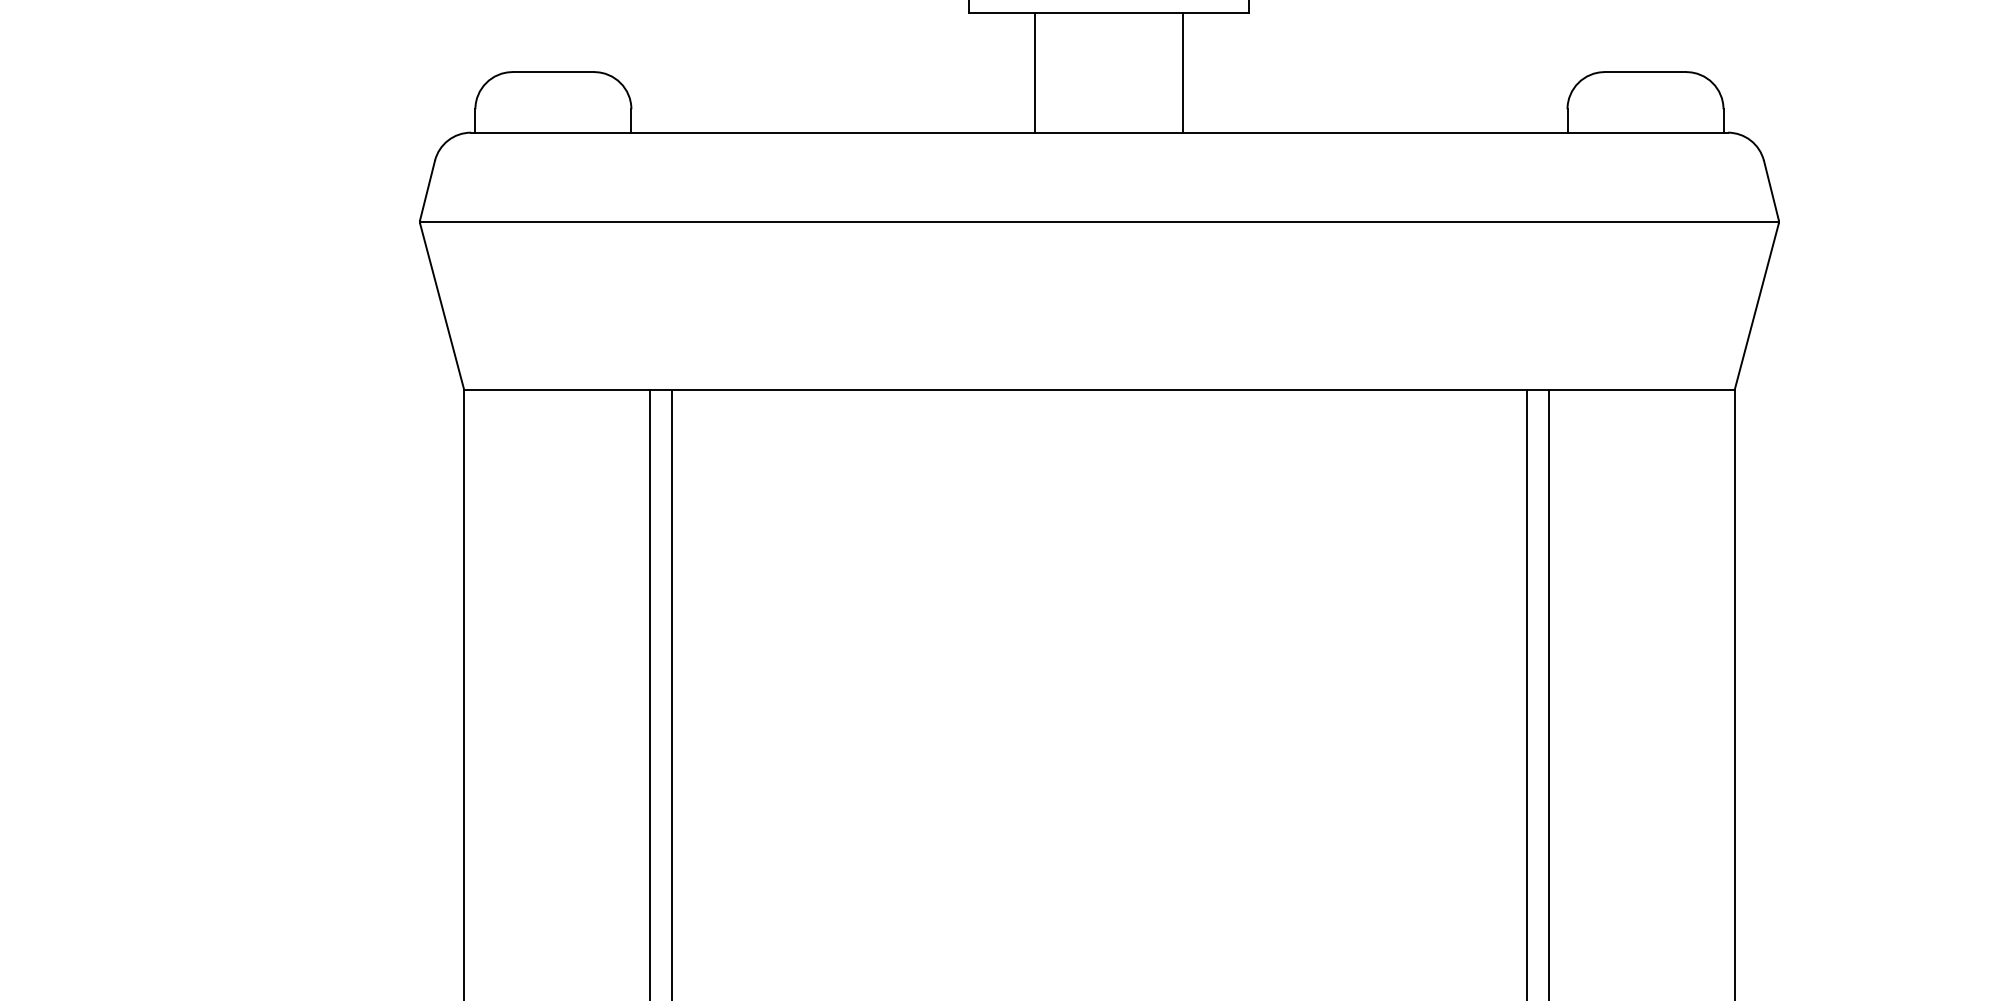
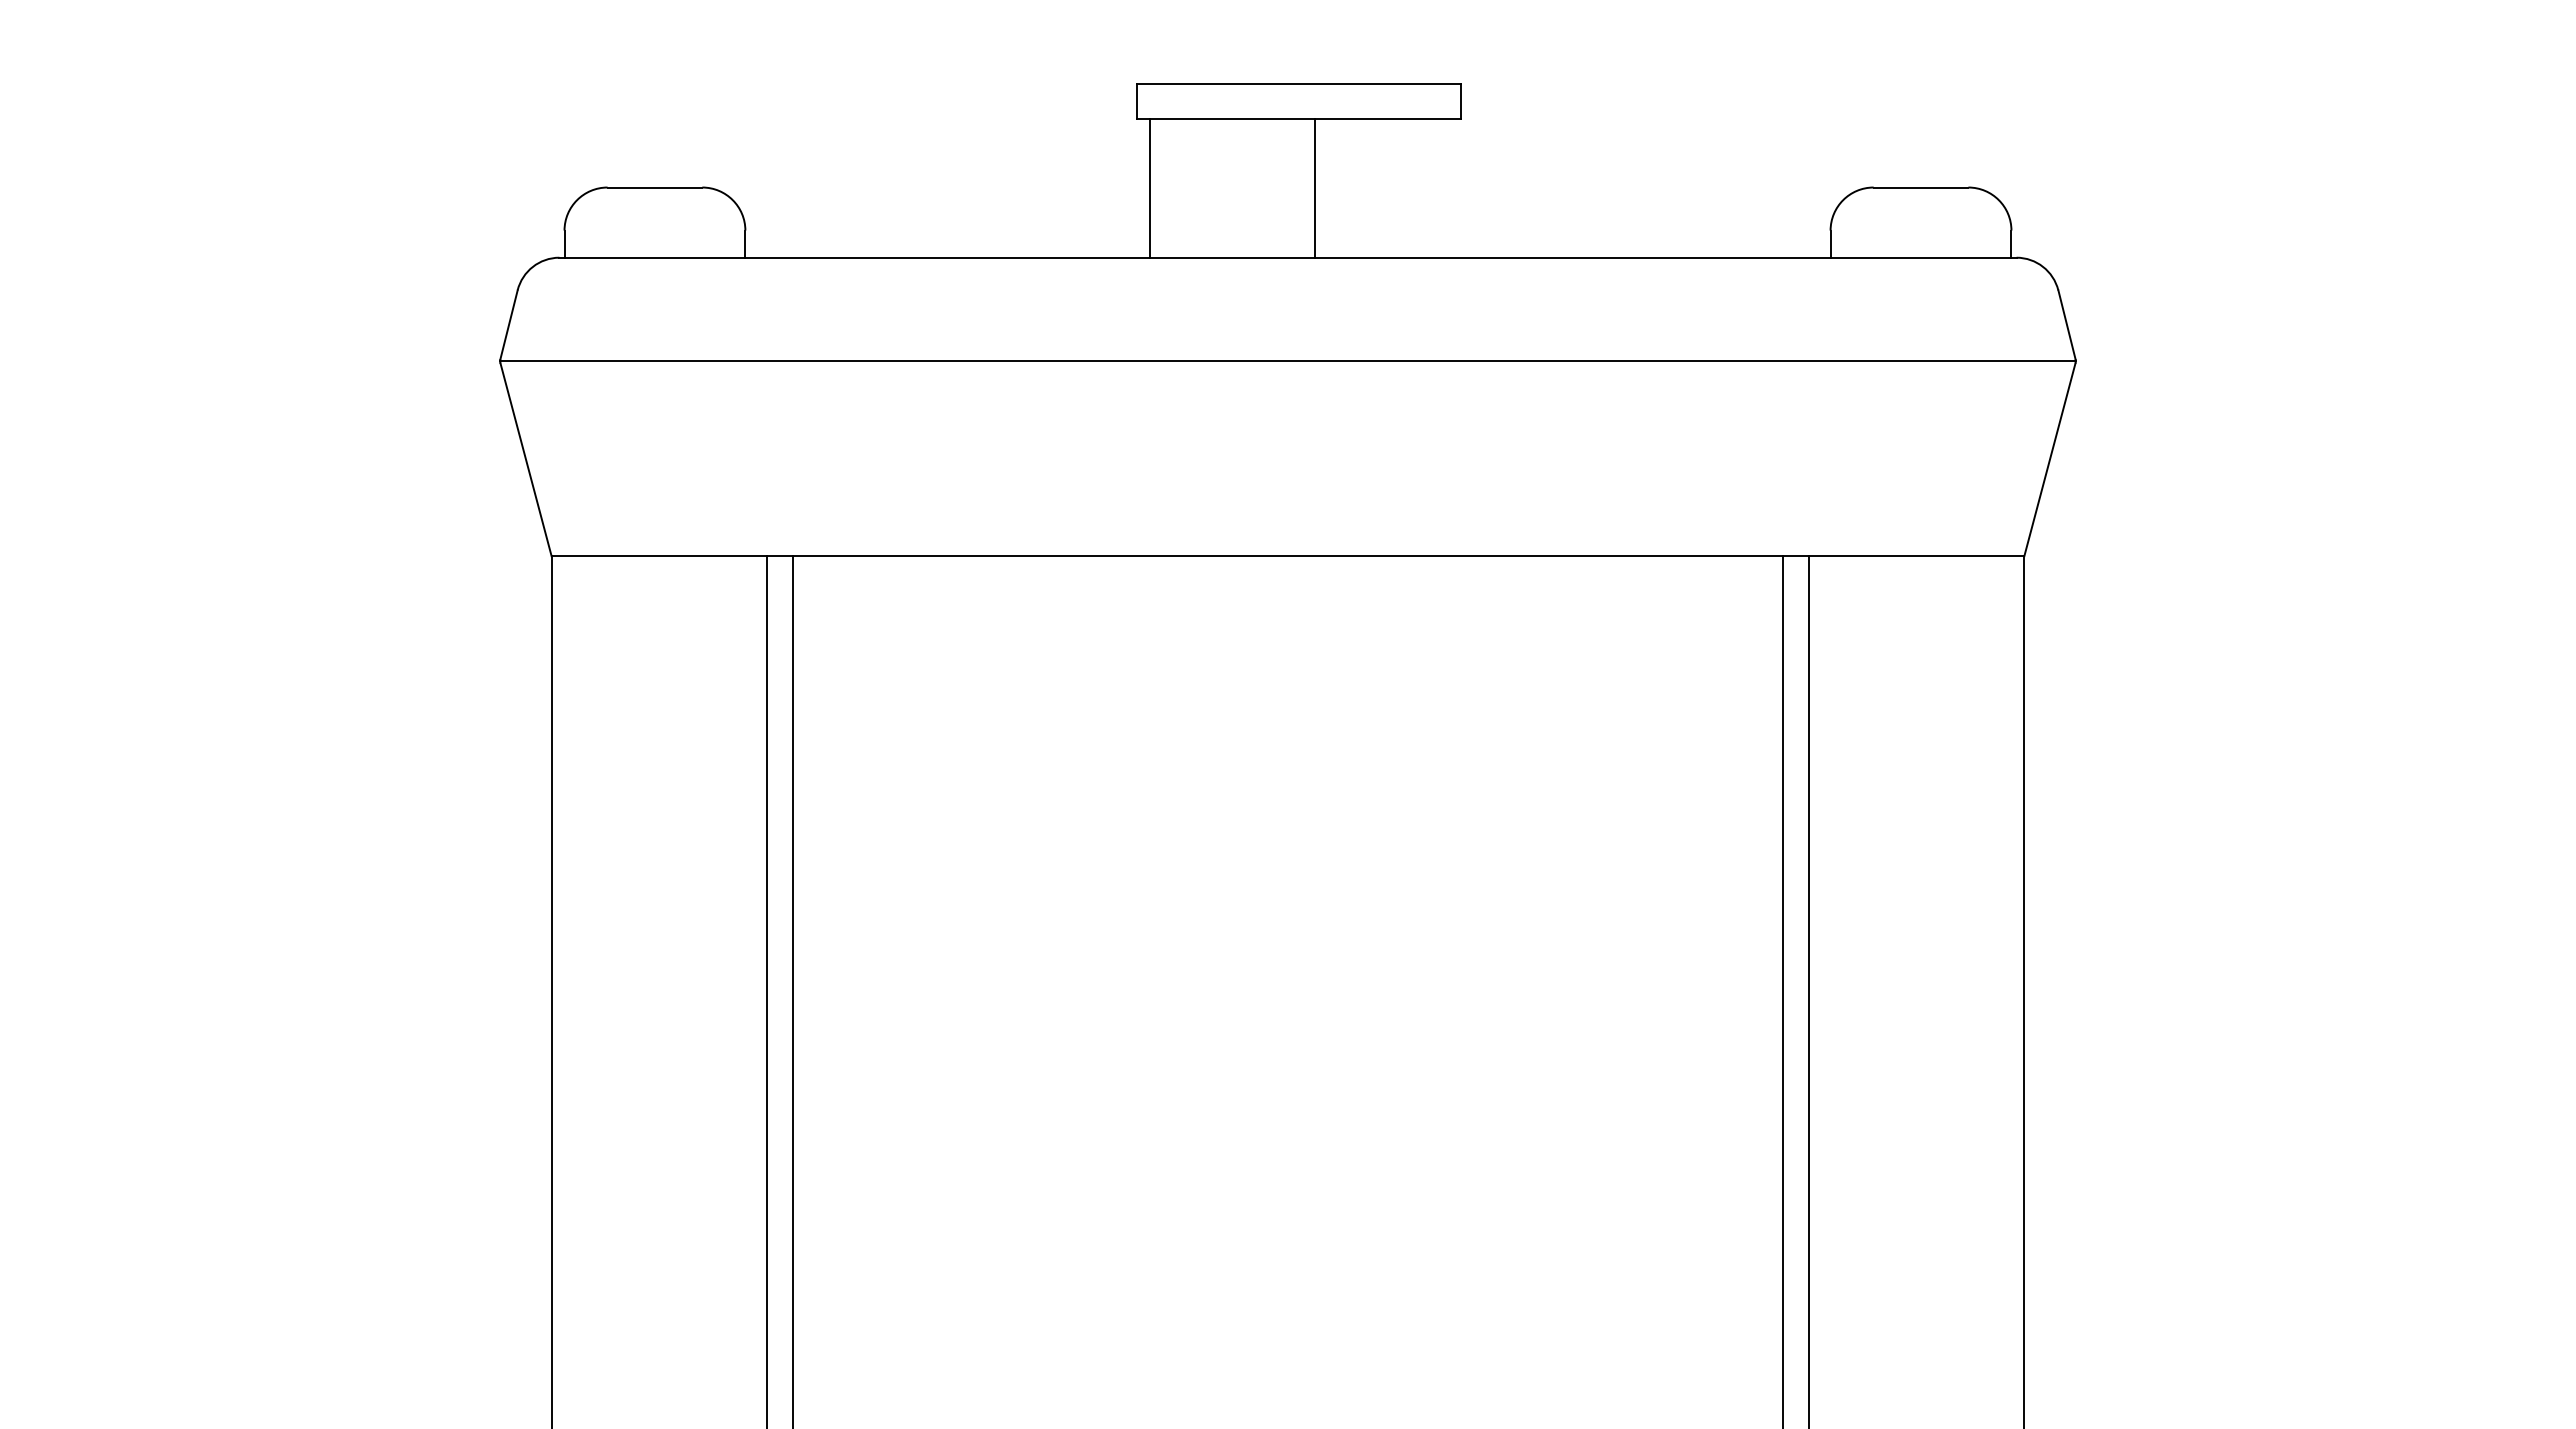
line: (1034, 72) -> (1149, 187), moved
line: (1182, 72) -> (1314, 187), moved

